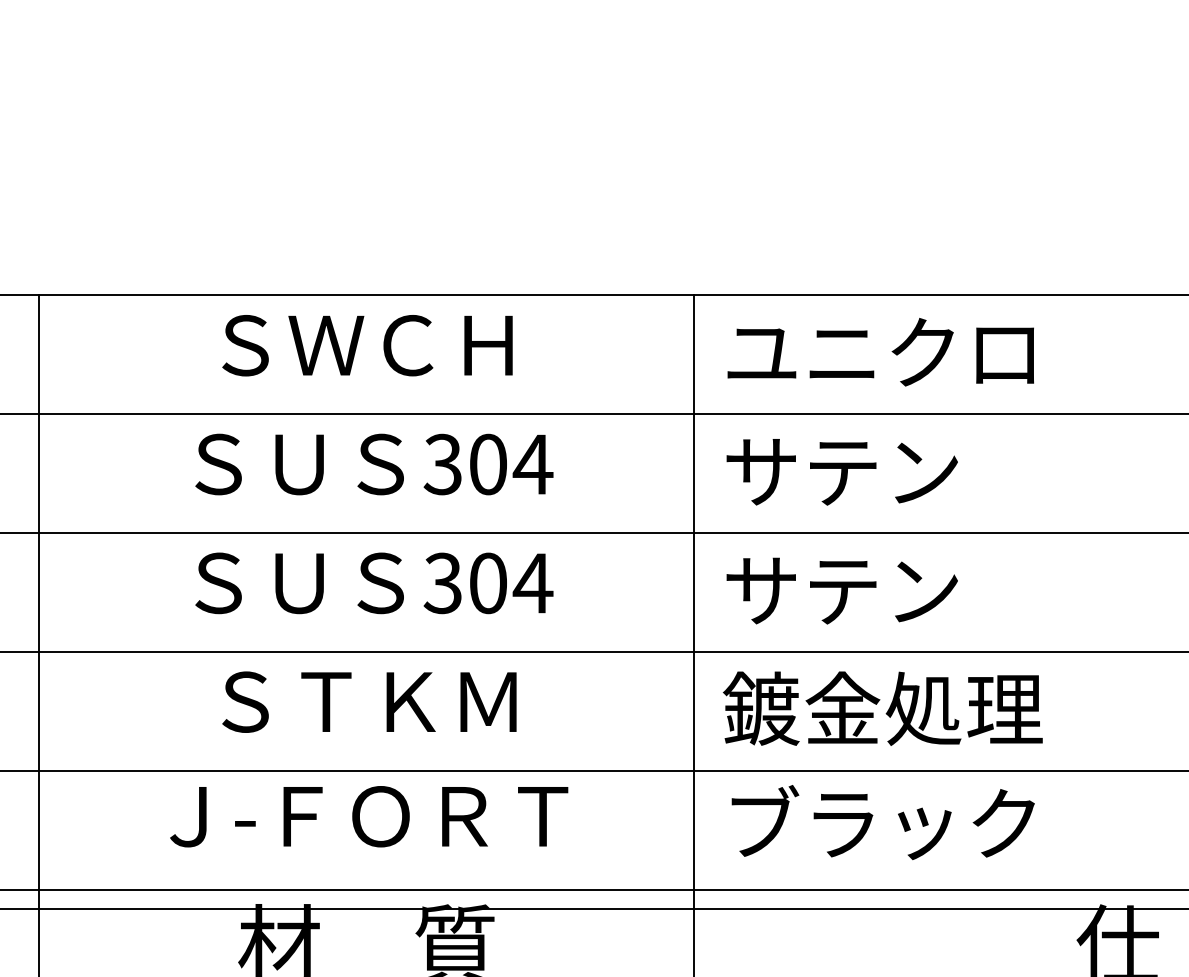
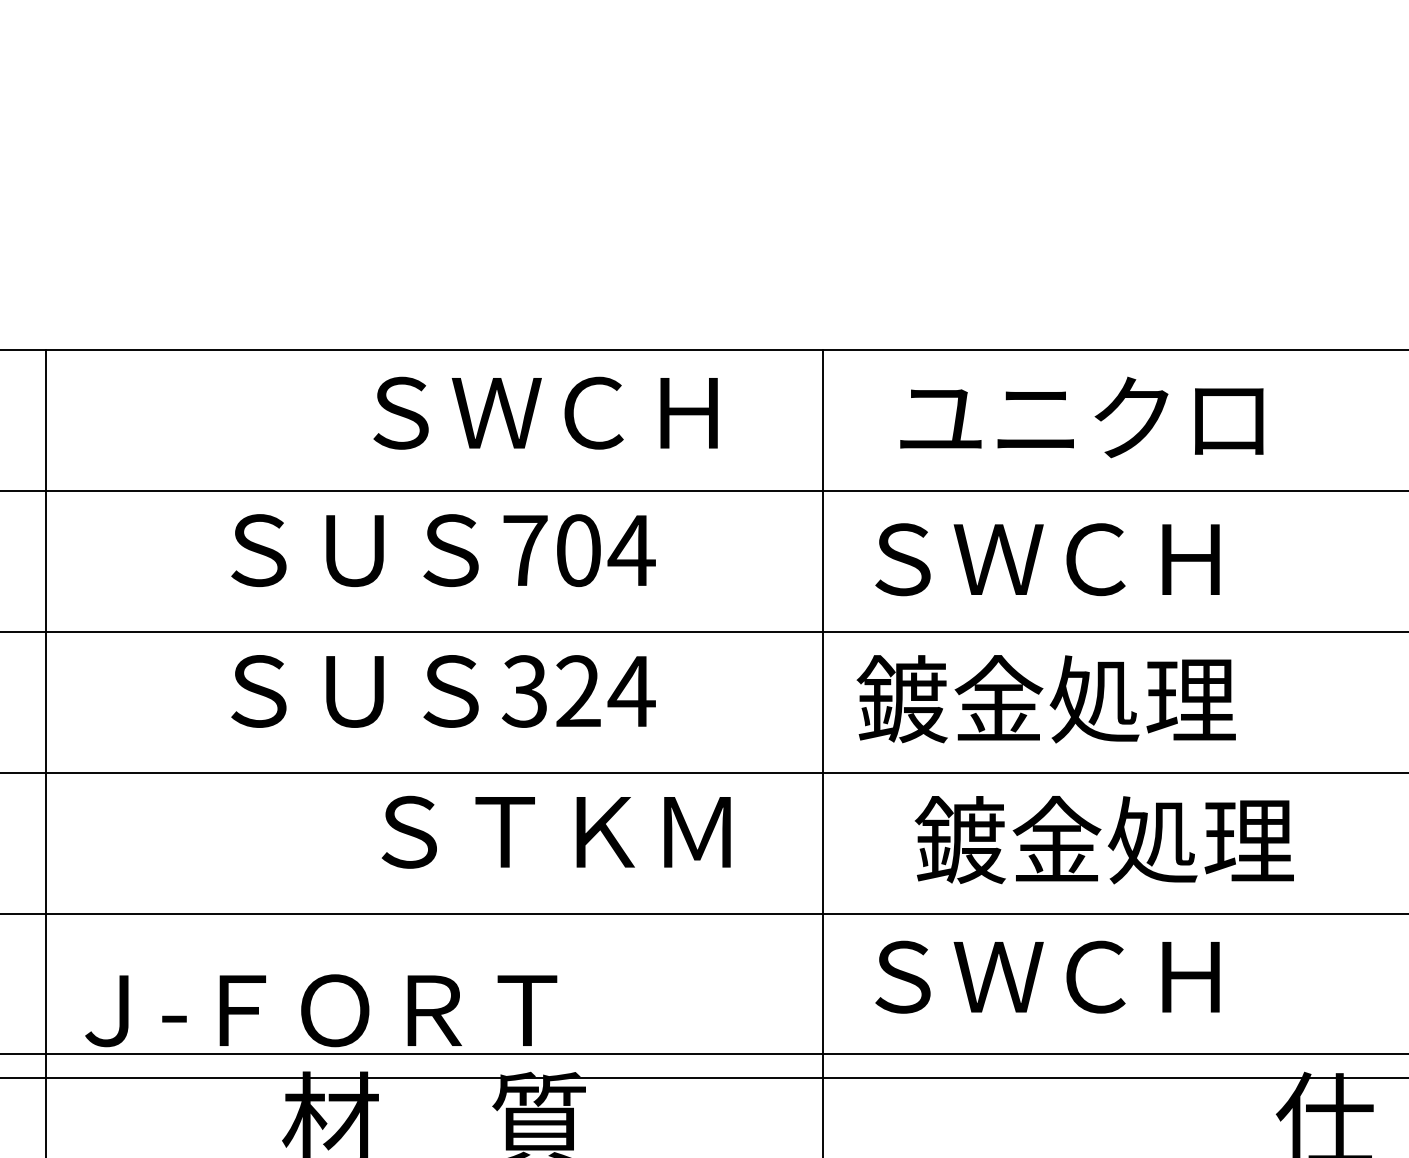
text: (367, 345) -> (545, 413), moved
text: (880, 352) -> (1081, 417), moved
text: (442, 464) -> (524, 550), 304 -> 704
text: (877, 472) -> (1039, 560), サテン -> ＳＷＣＨ
text: (487, 583) -> (577, 691), 304 -> 324
text: (882, 589) -> (1045, 698), サテン -> 鍍金処理
text: (369, 701) -> (556, 831), moved
text: (882, 708) -> (1103, 839), moved
text: (369, 816) -> (321, 1010), moved
text: (882, 822) -> (1045, 974), ブラック -> ＳＷＣＨ

